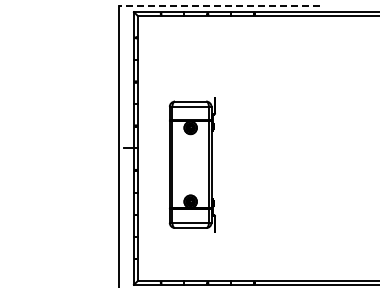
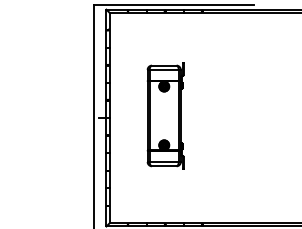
line: (218, 6) -> (173, 5), dashed -> solid
part: (192, 164) -> (165, 115), moved

